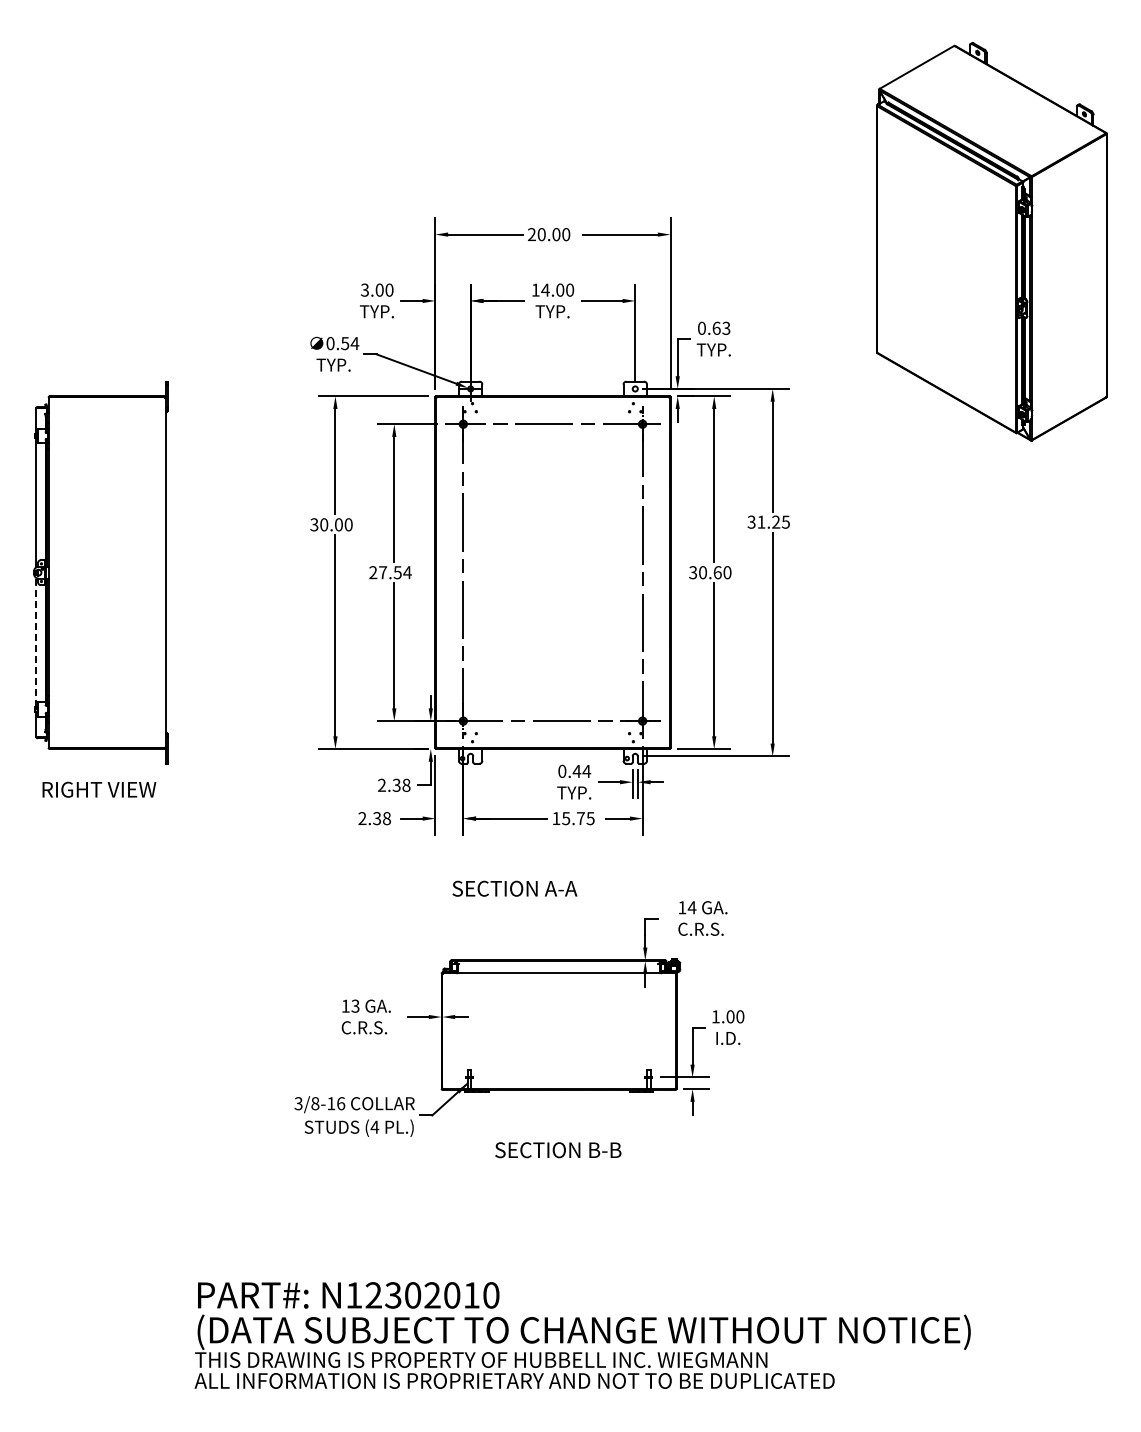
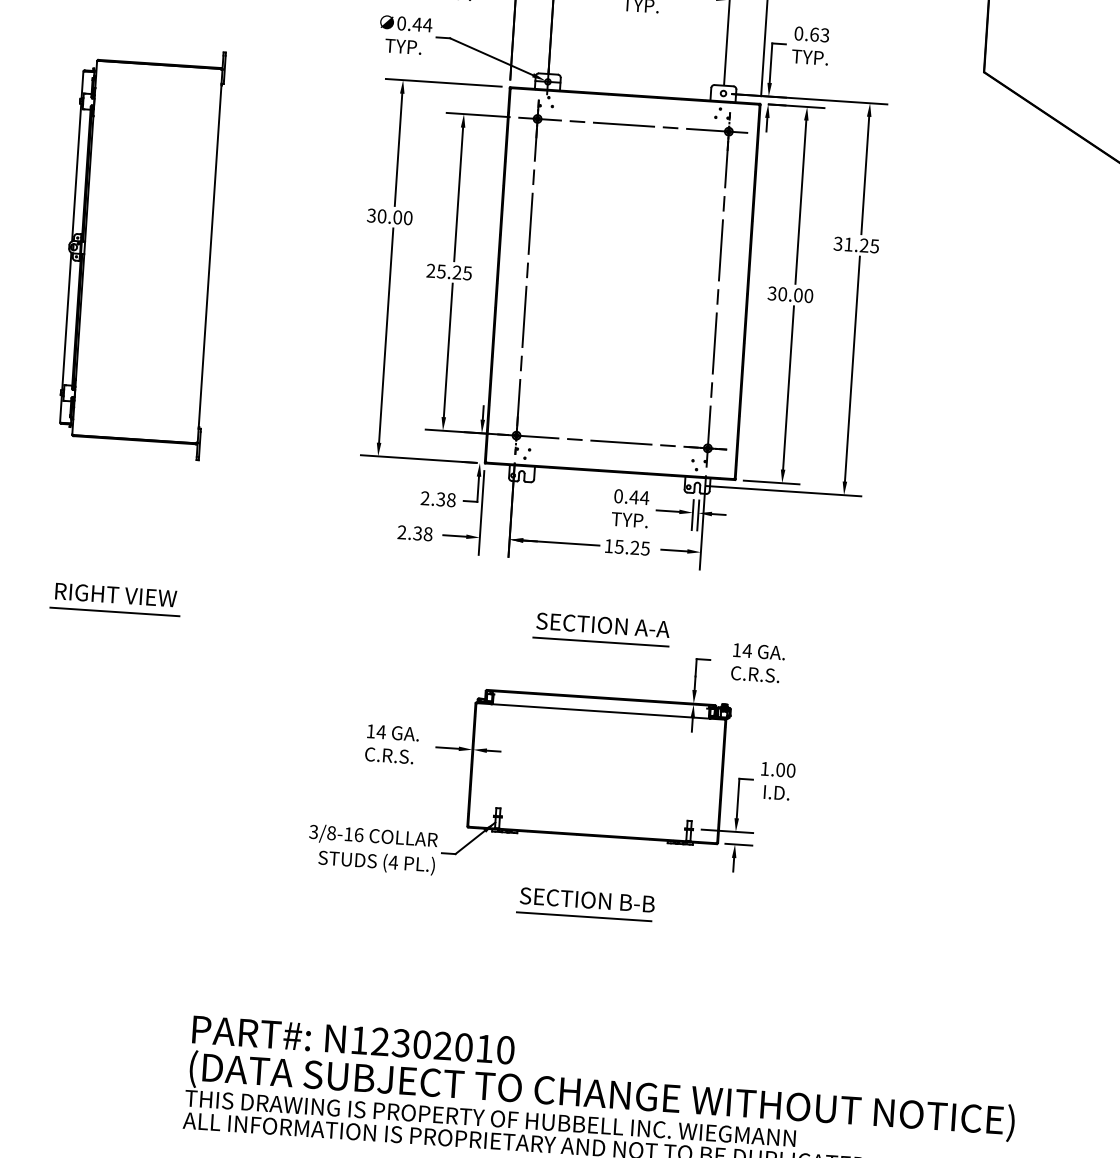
text: (344, 343) -> (416, 24), 0.54 -> 0.44
text: (395, 572) -> (454, 272), 27.54 -> 25.25
text: (717, 572) -> (798, 295), 30.60 -> 30.00
line: (36, 642) -> (66, 321), dashed -> solid
text: (99, 789) -> (116, 594), moved
text: (580, 818) -> (634, 547), 15.75 -> 15.25
text: (514, 888) -> (602, 624), moved
line: (554, 908) -> (600, 641), added
line: (98, 910) -> (114, 611), added
text: (355, 1005) -> (381, 731), 13 -> 14
line: (556, 1166) -> (584, 917), added

